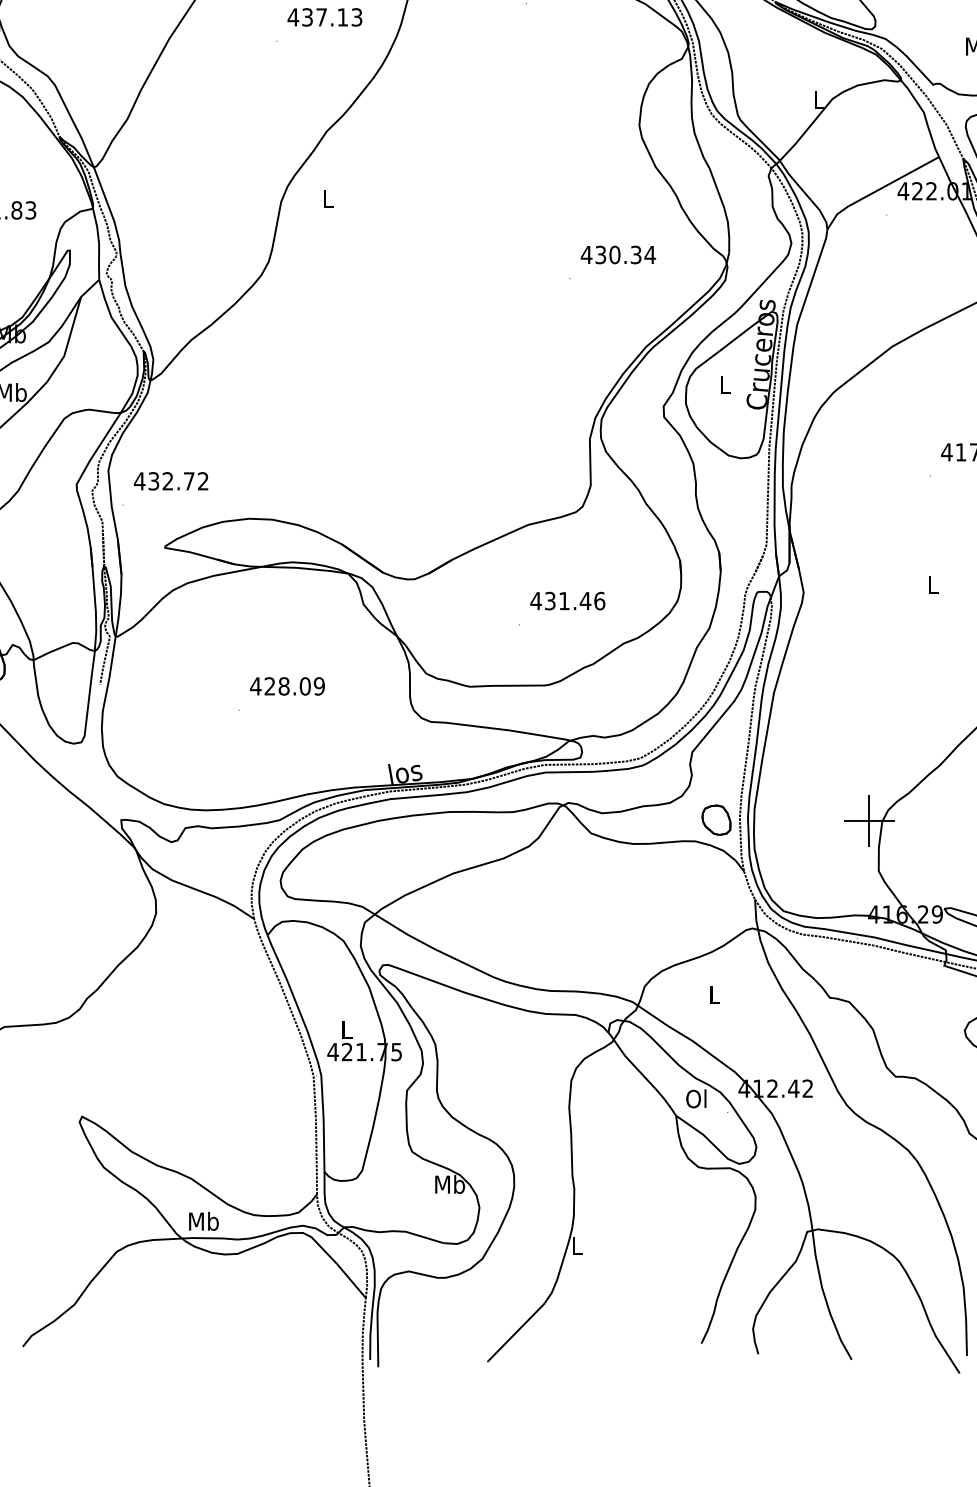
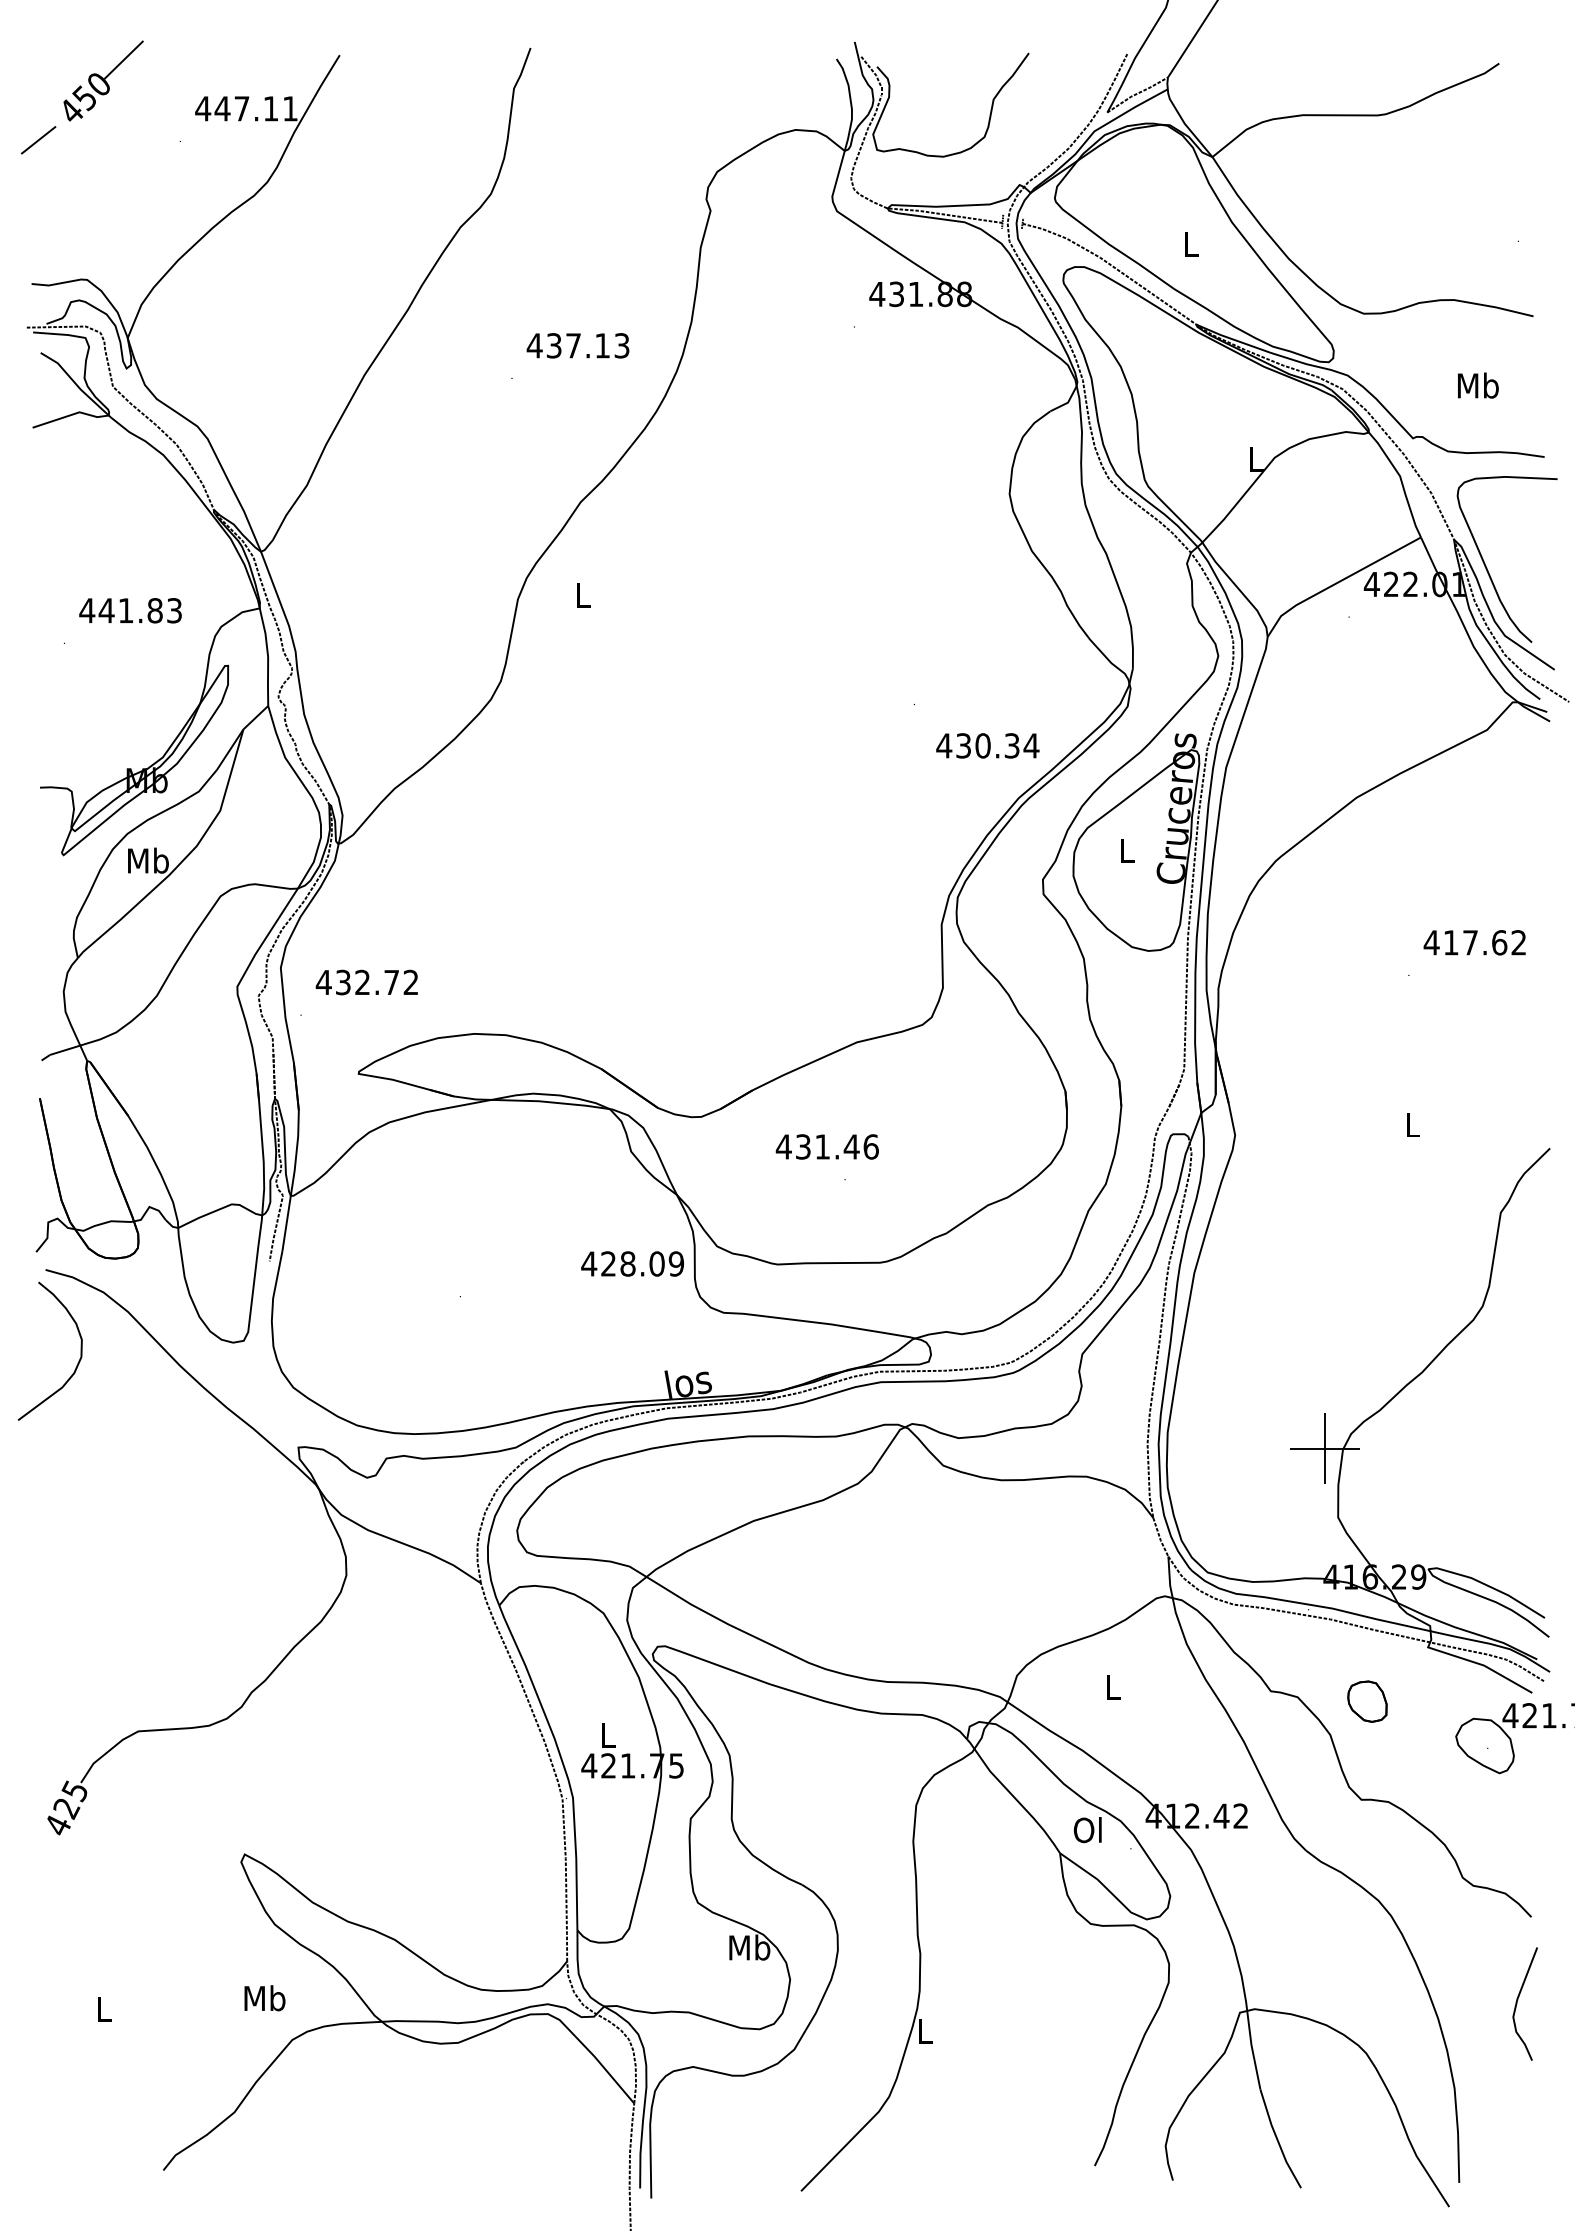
text: (618, 254) -> (987, 745), moved
text: (567, 600) -> (826, 1146), moved
text: (287, 686) -> (632, 1263), moved
part: (716, 820) -> (1367, 1701), moved
text: (203, 1221) -> (264, 1998), moved

